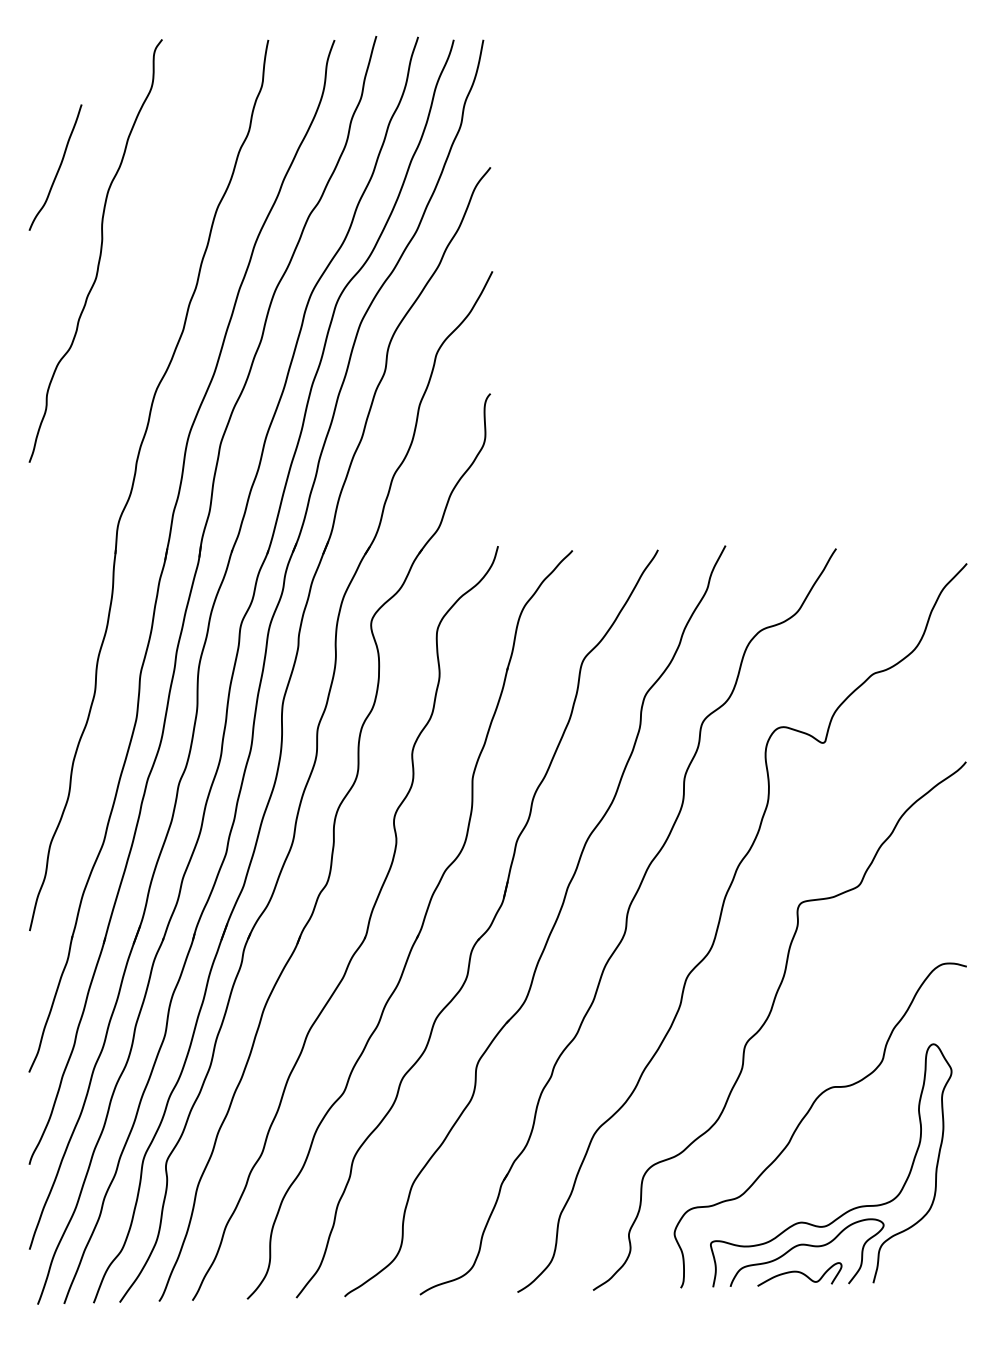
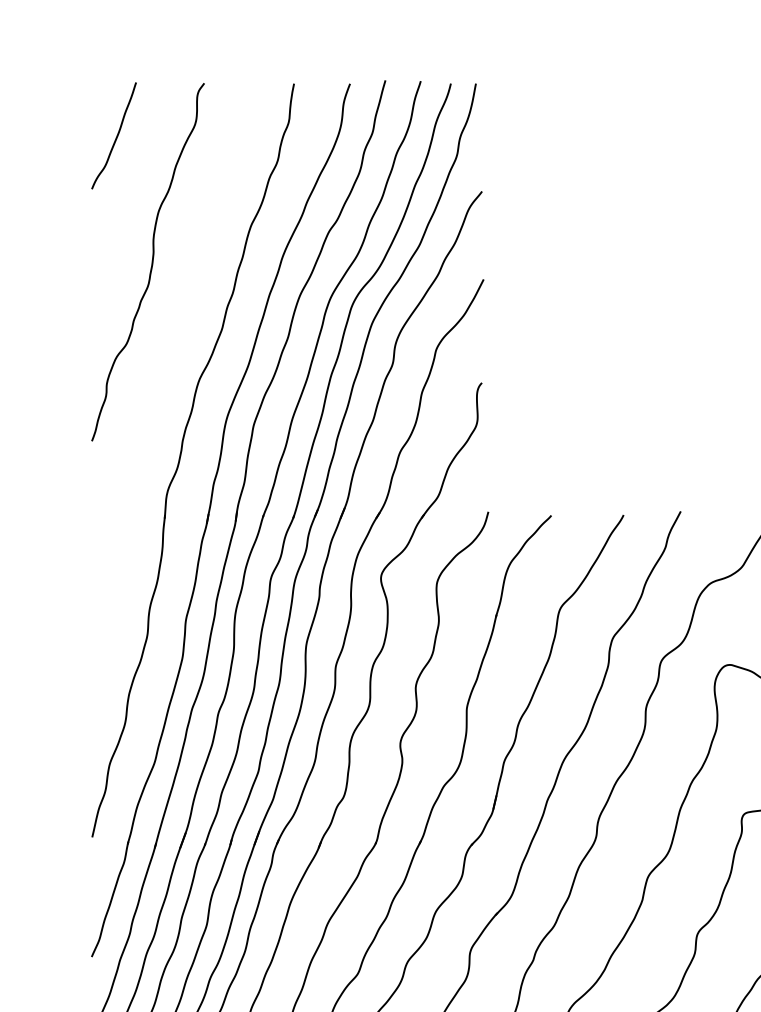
curve: (57, 169) -> (115, 137), moved

